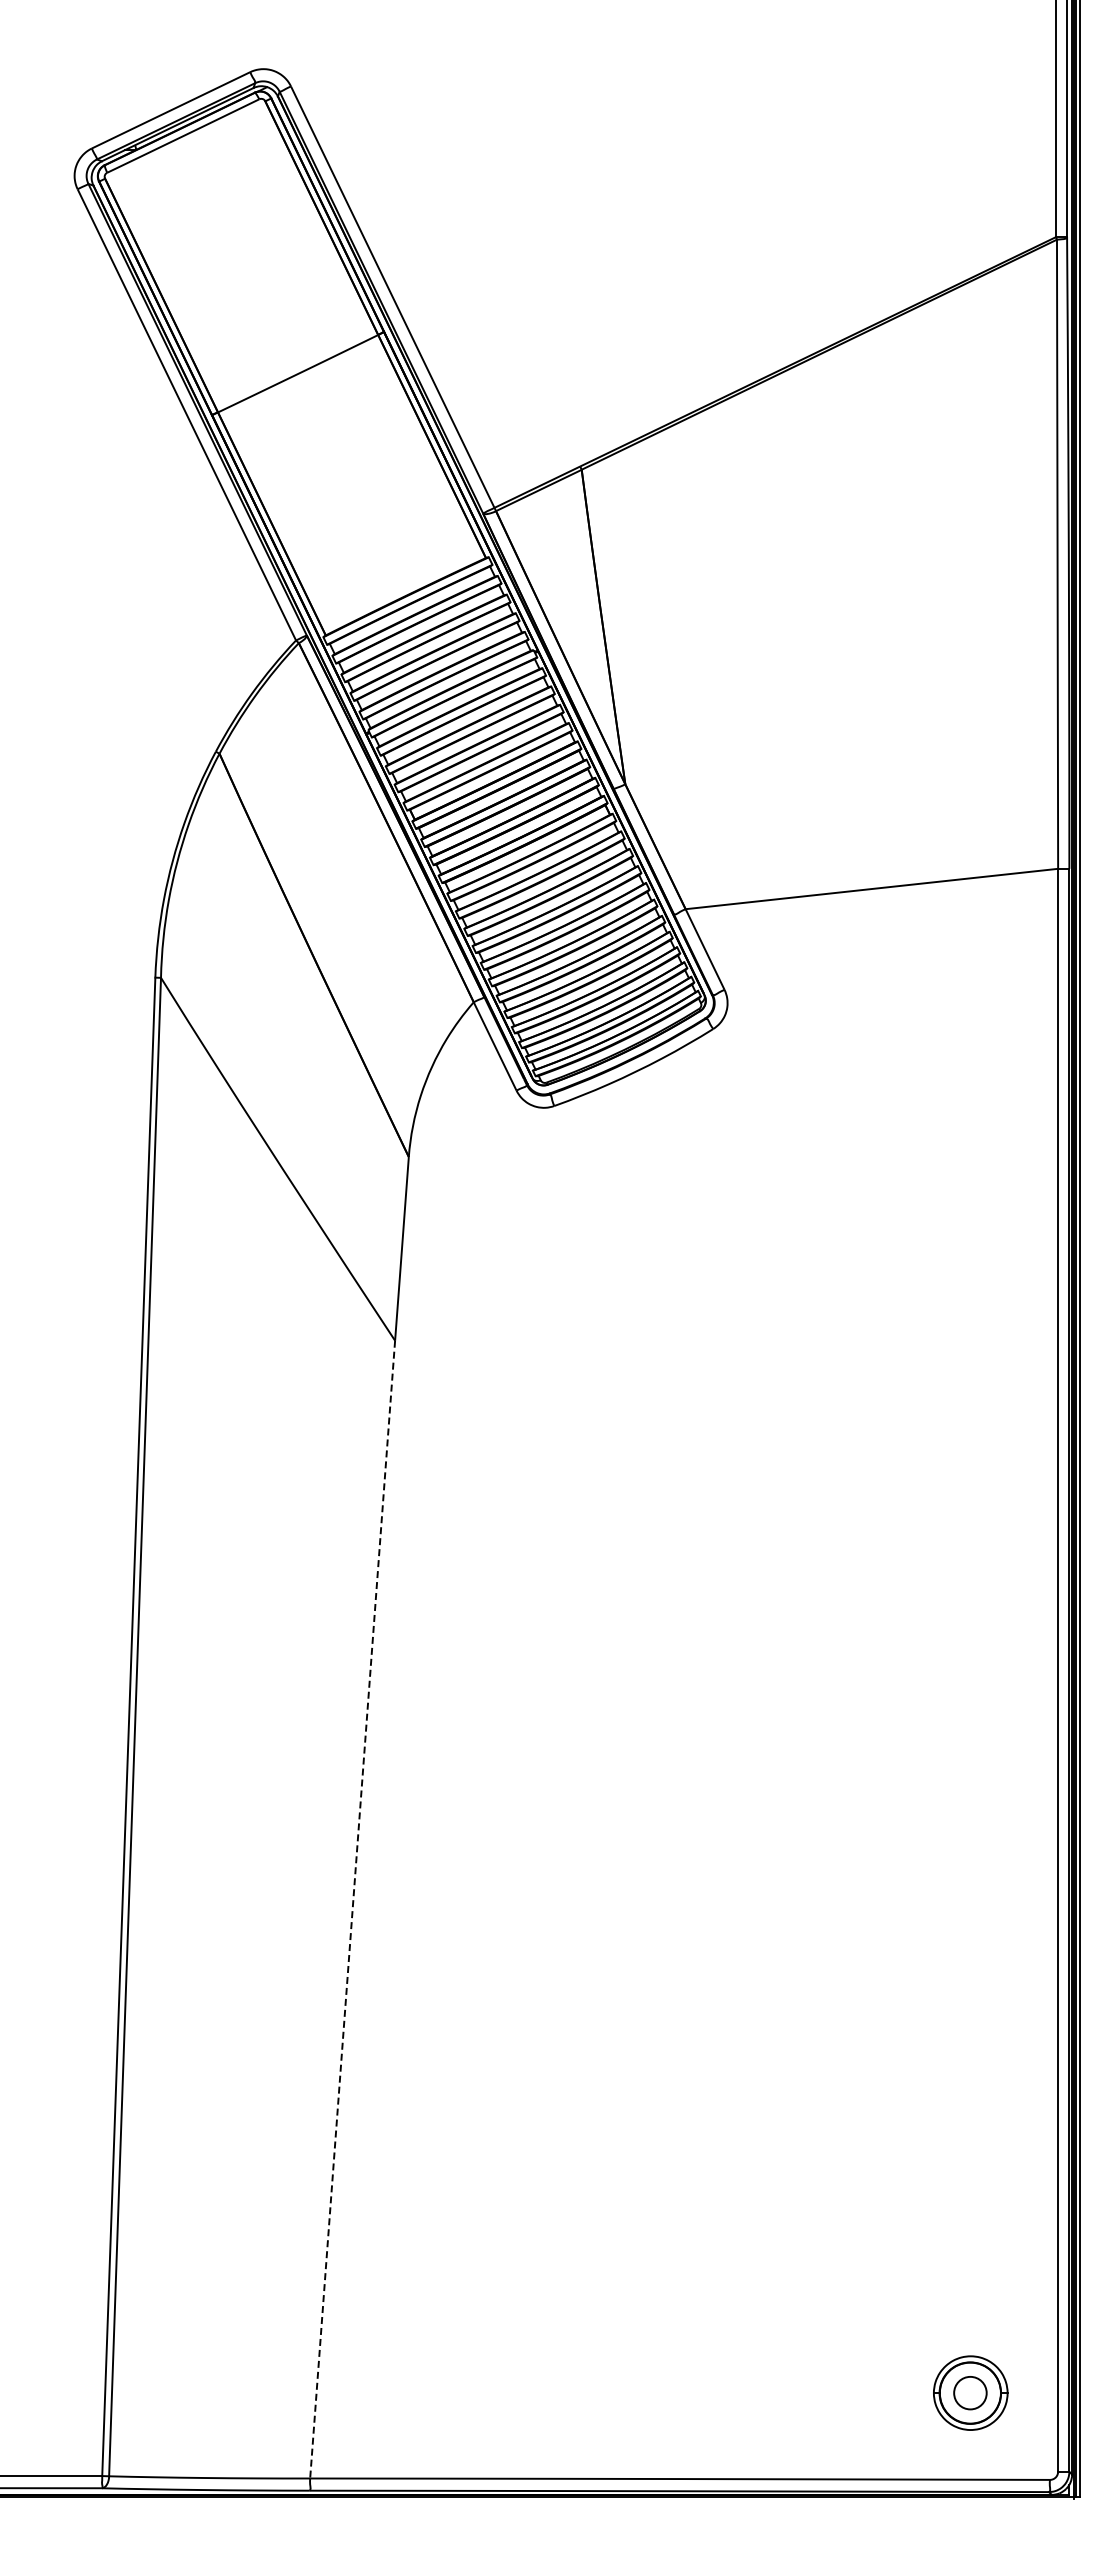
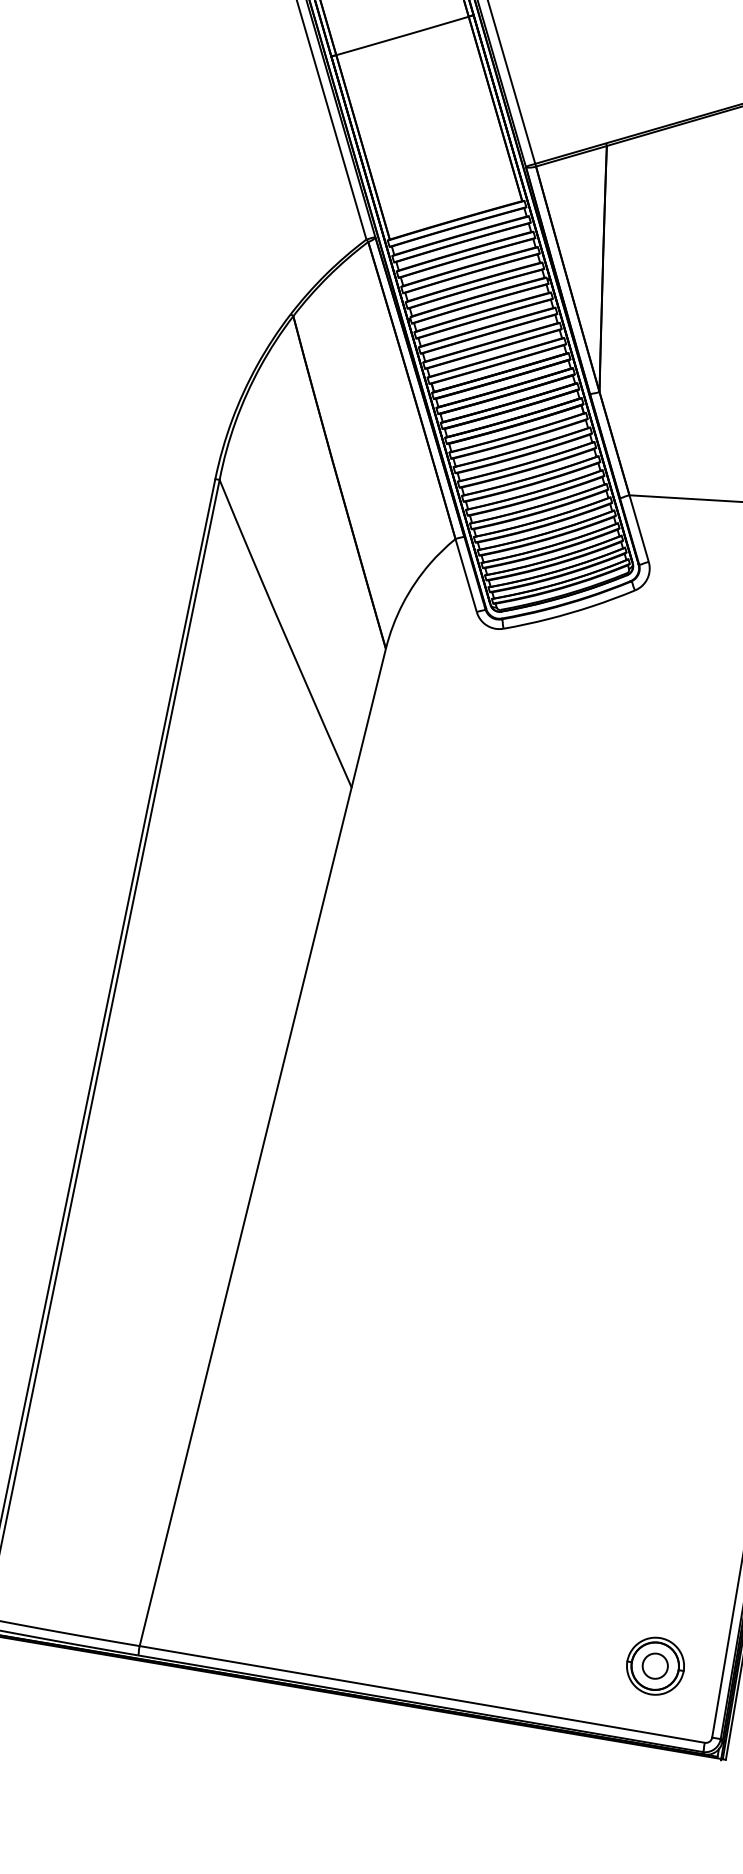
line: (352, 1910) -> (245, 1217), dashed -> solid

